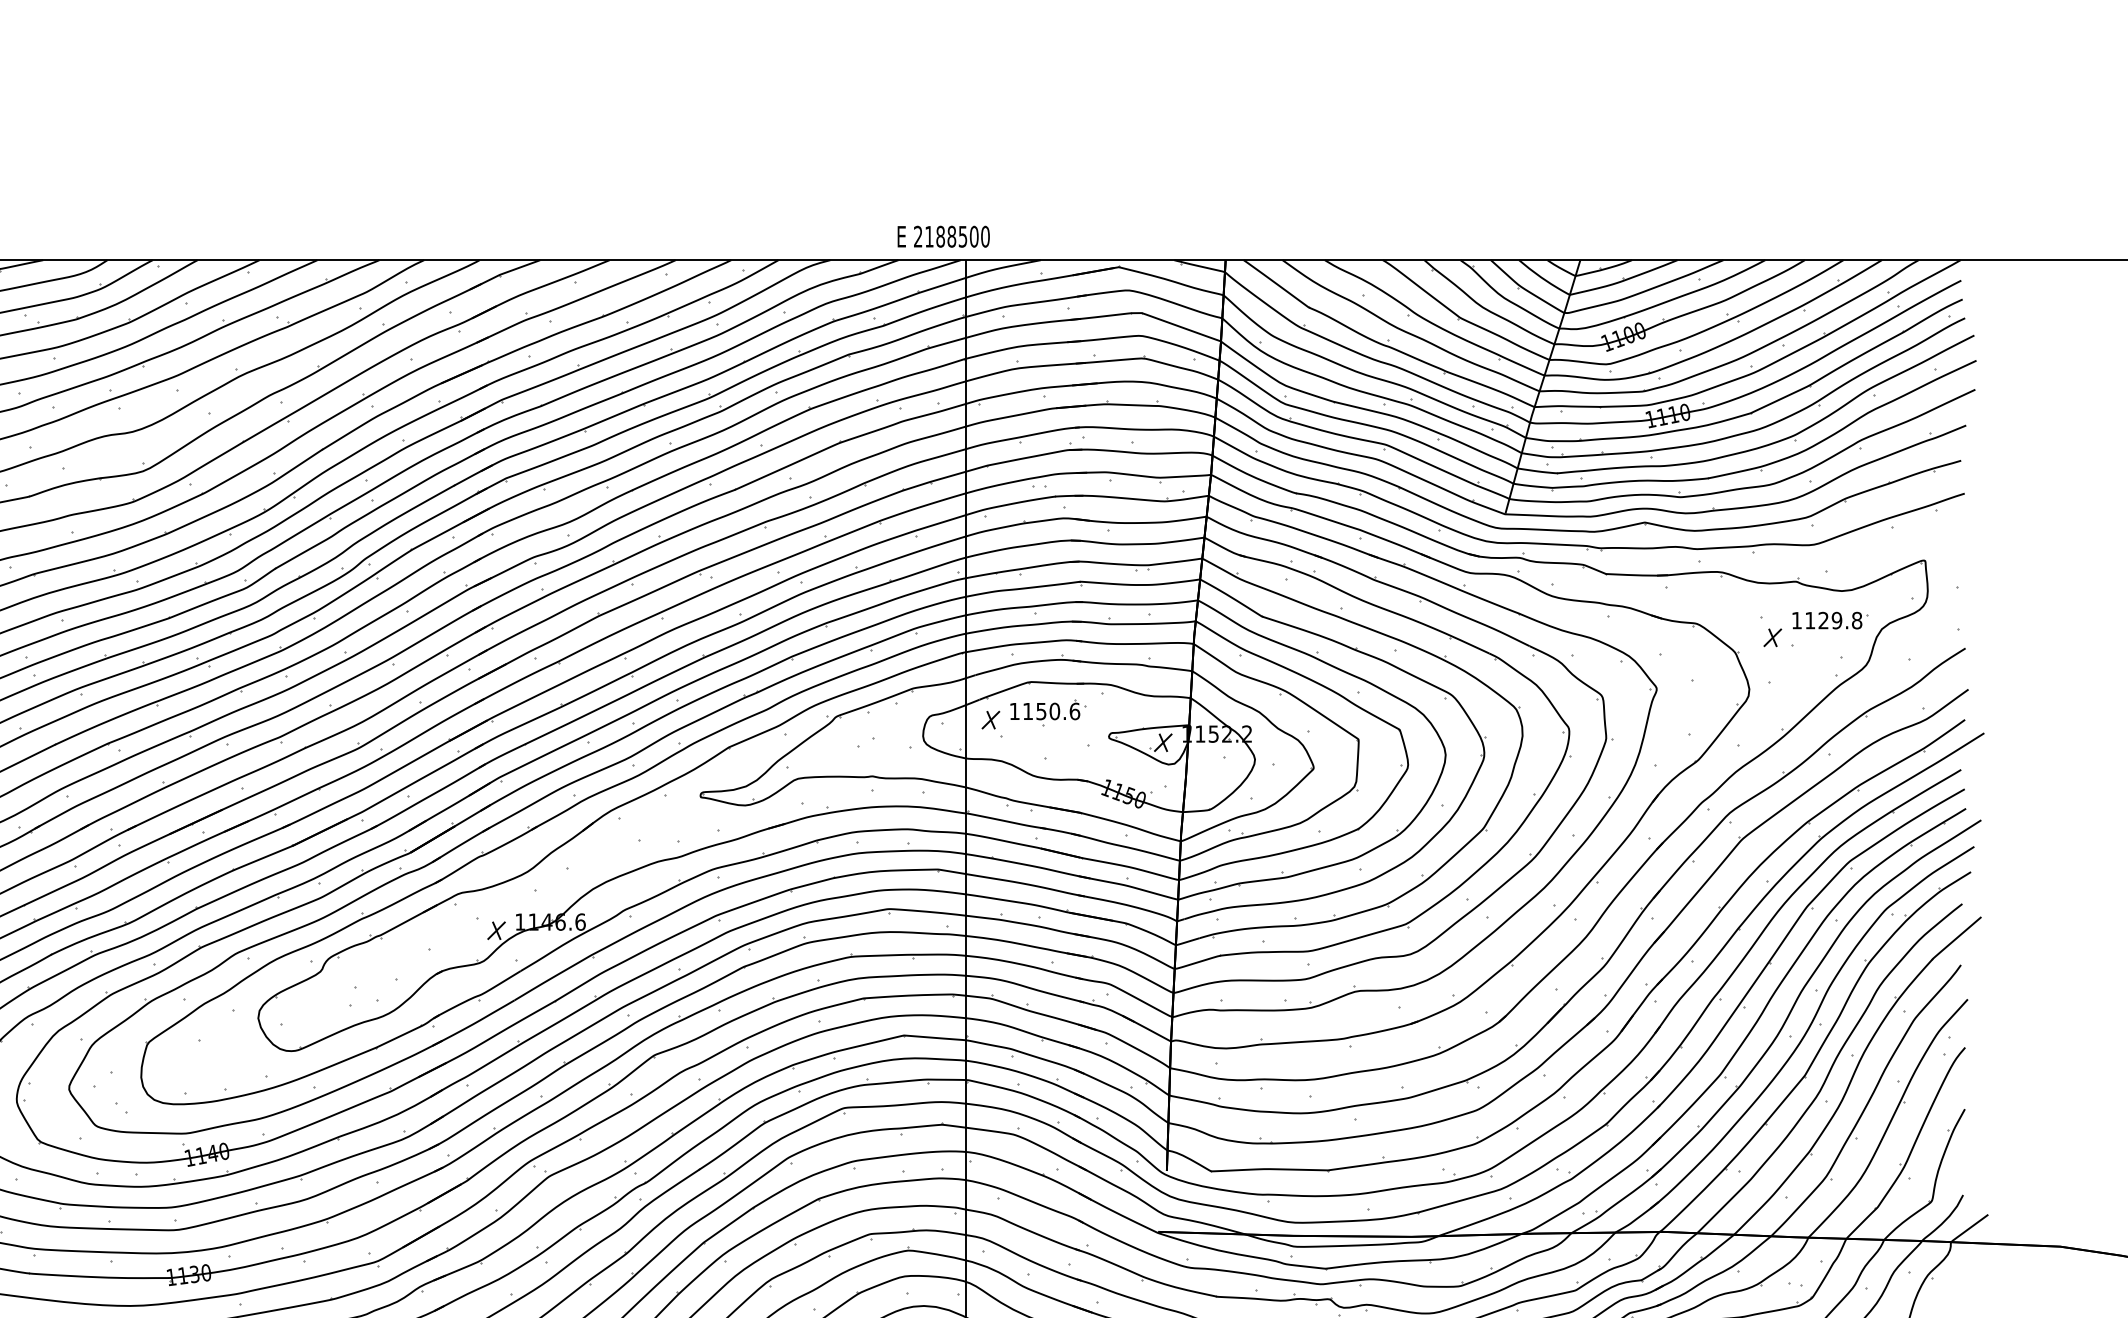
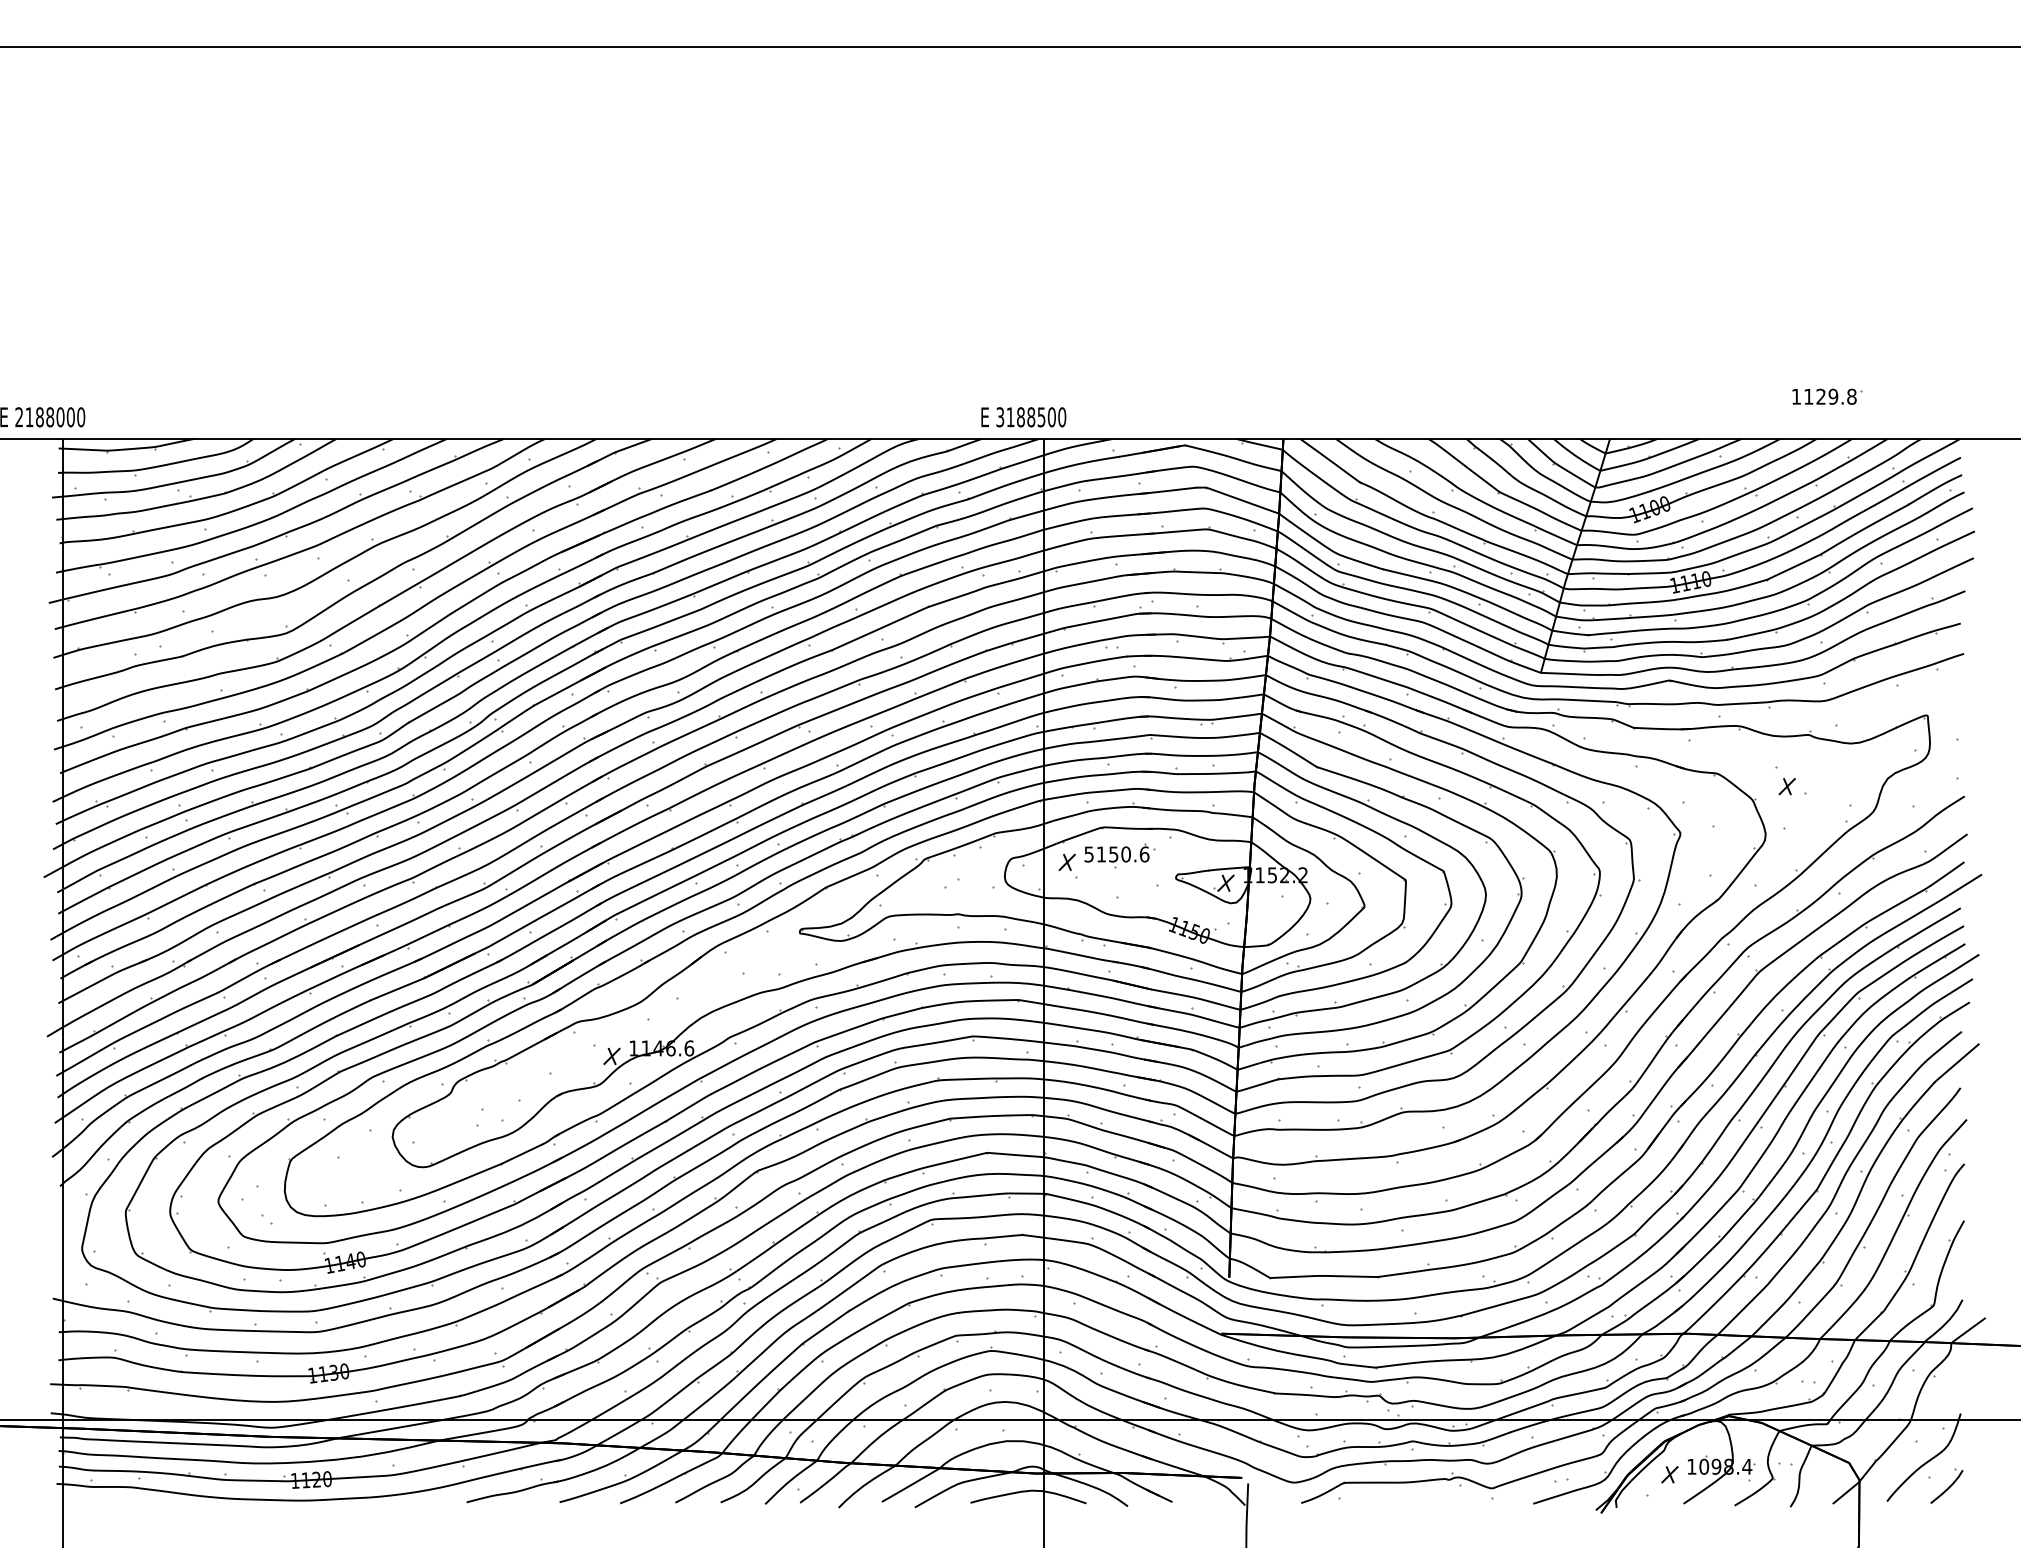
text: (918, 236) -> (1000, 417), 2188500 -> 3188500
part: (1830, 620) -> (1827, 396), moved
text: (1013, 711) -> (1088, 854), 1150.6 -> 5150.6

